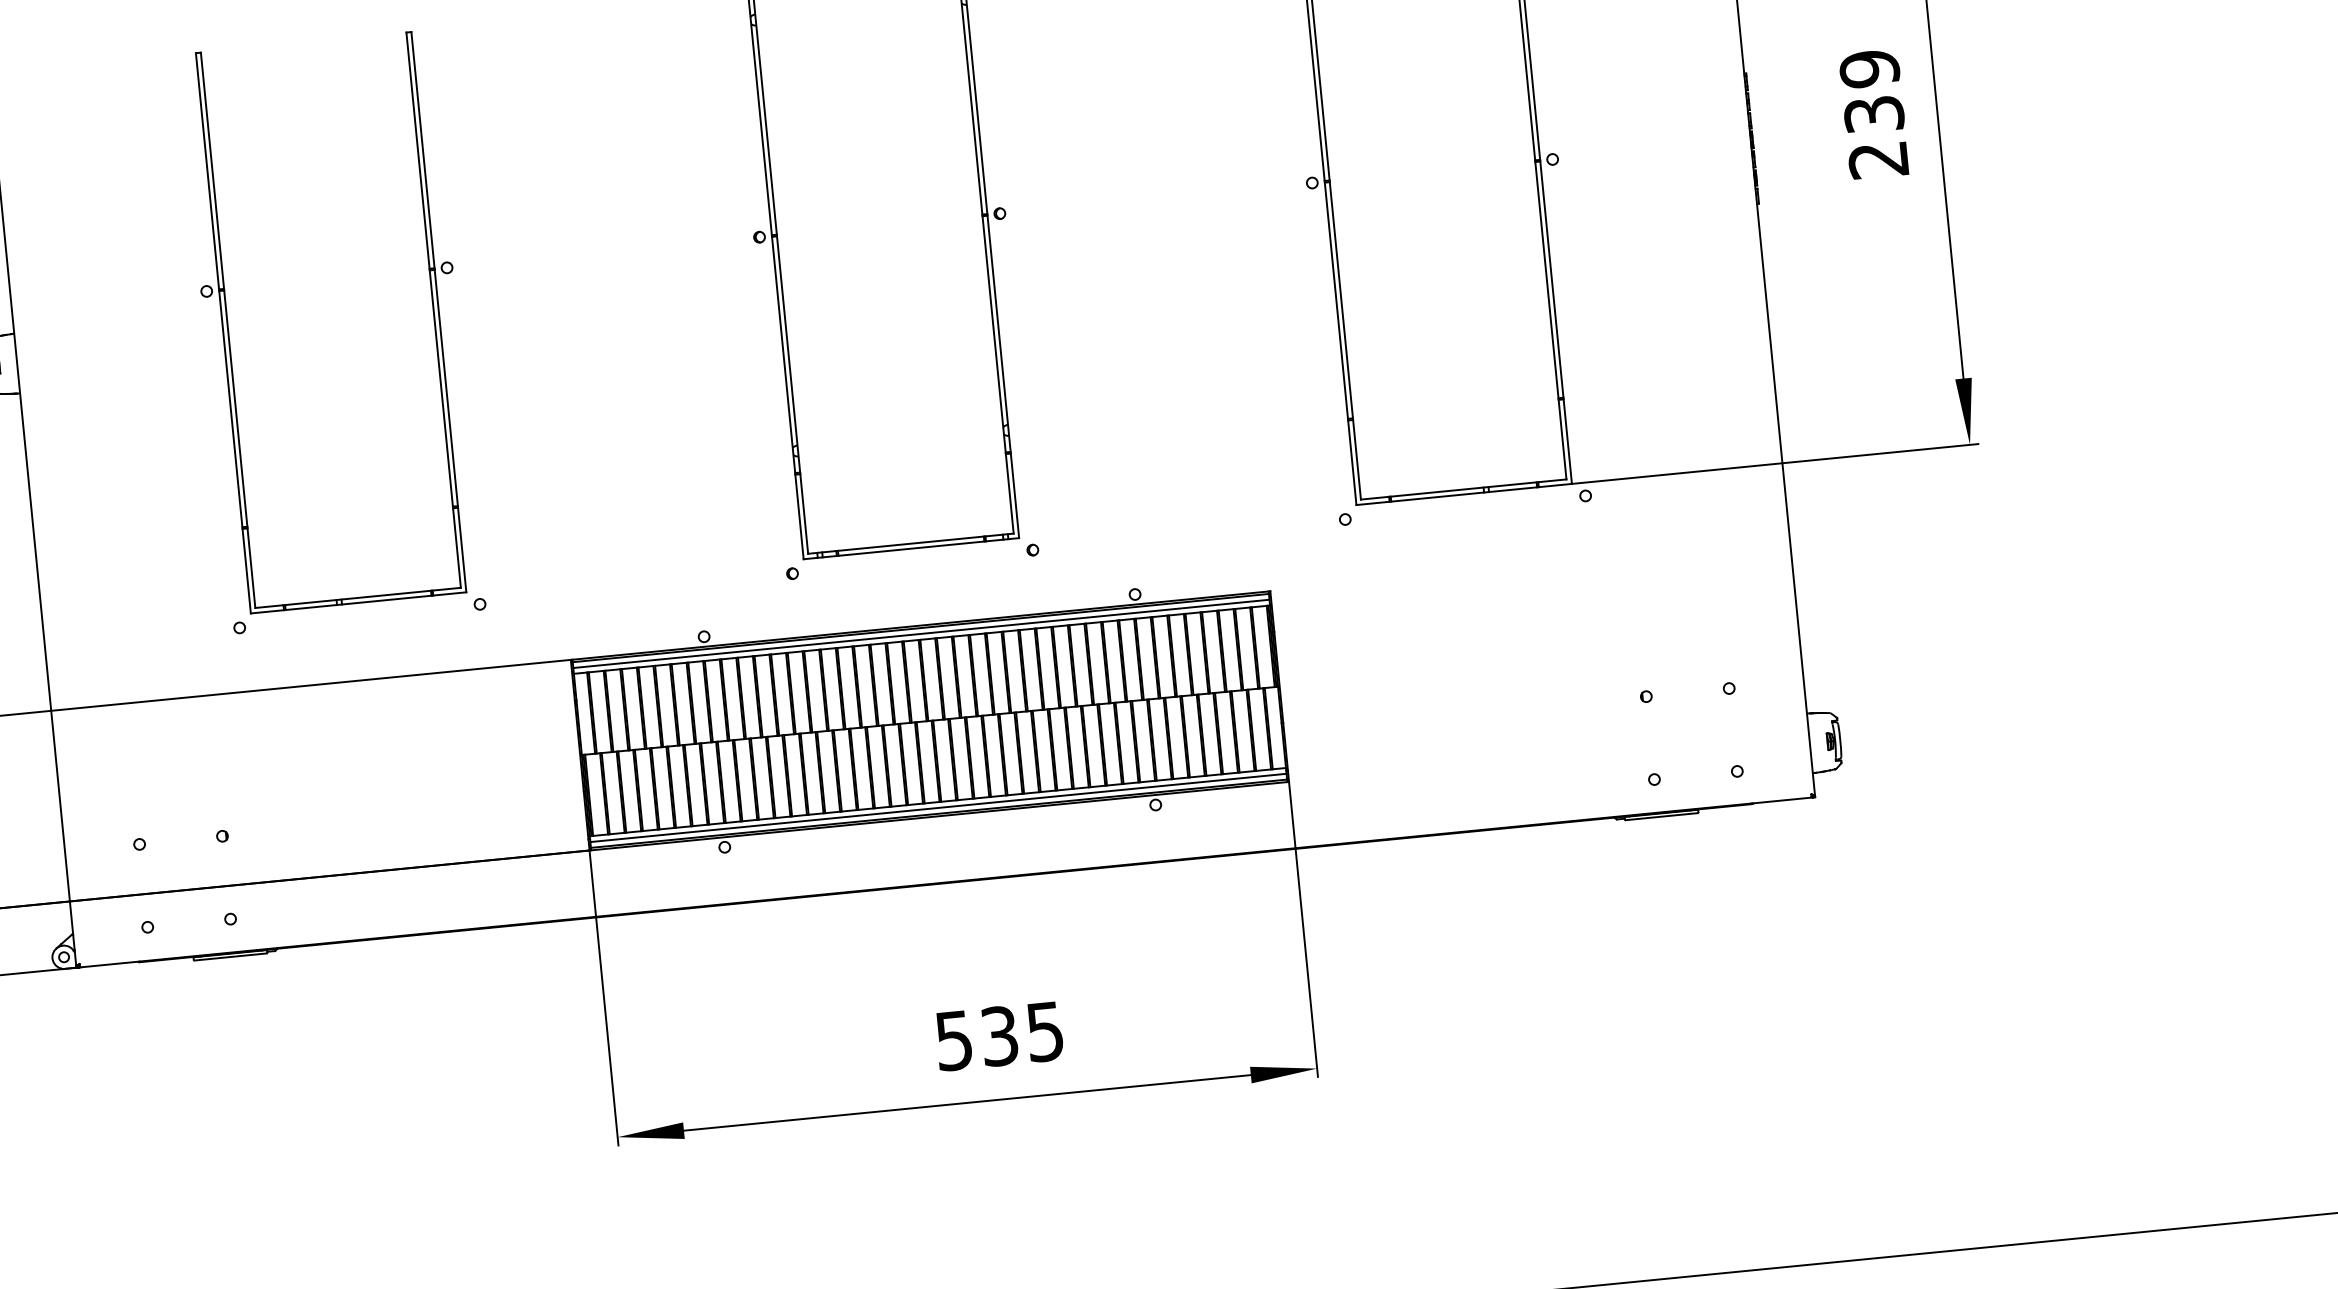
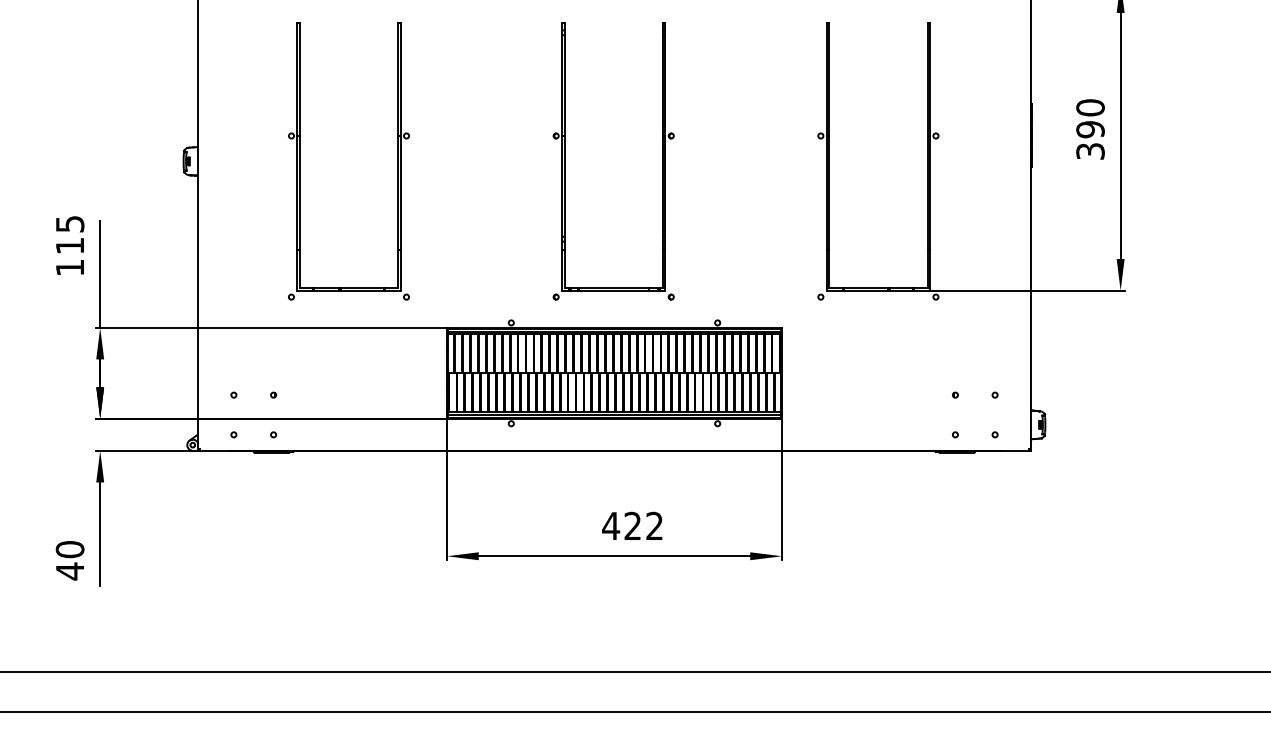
text: (1874, 114) -> (1090, 129), 239 -> 390
text: (998, 1034) -> (632, 525), 535 -> 422

